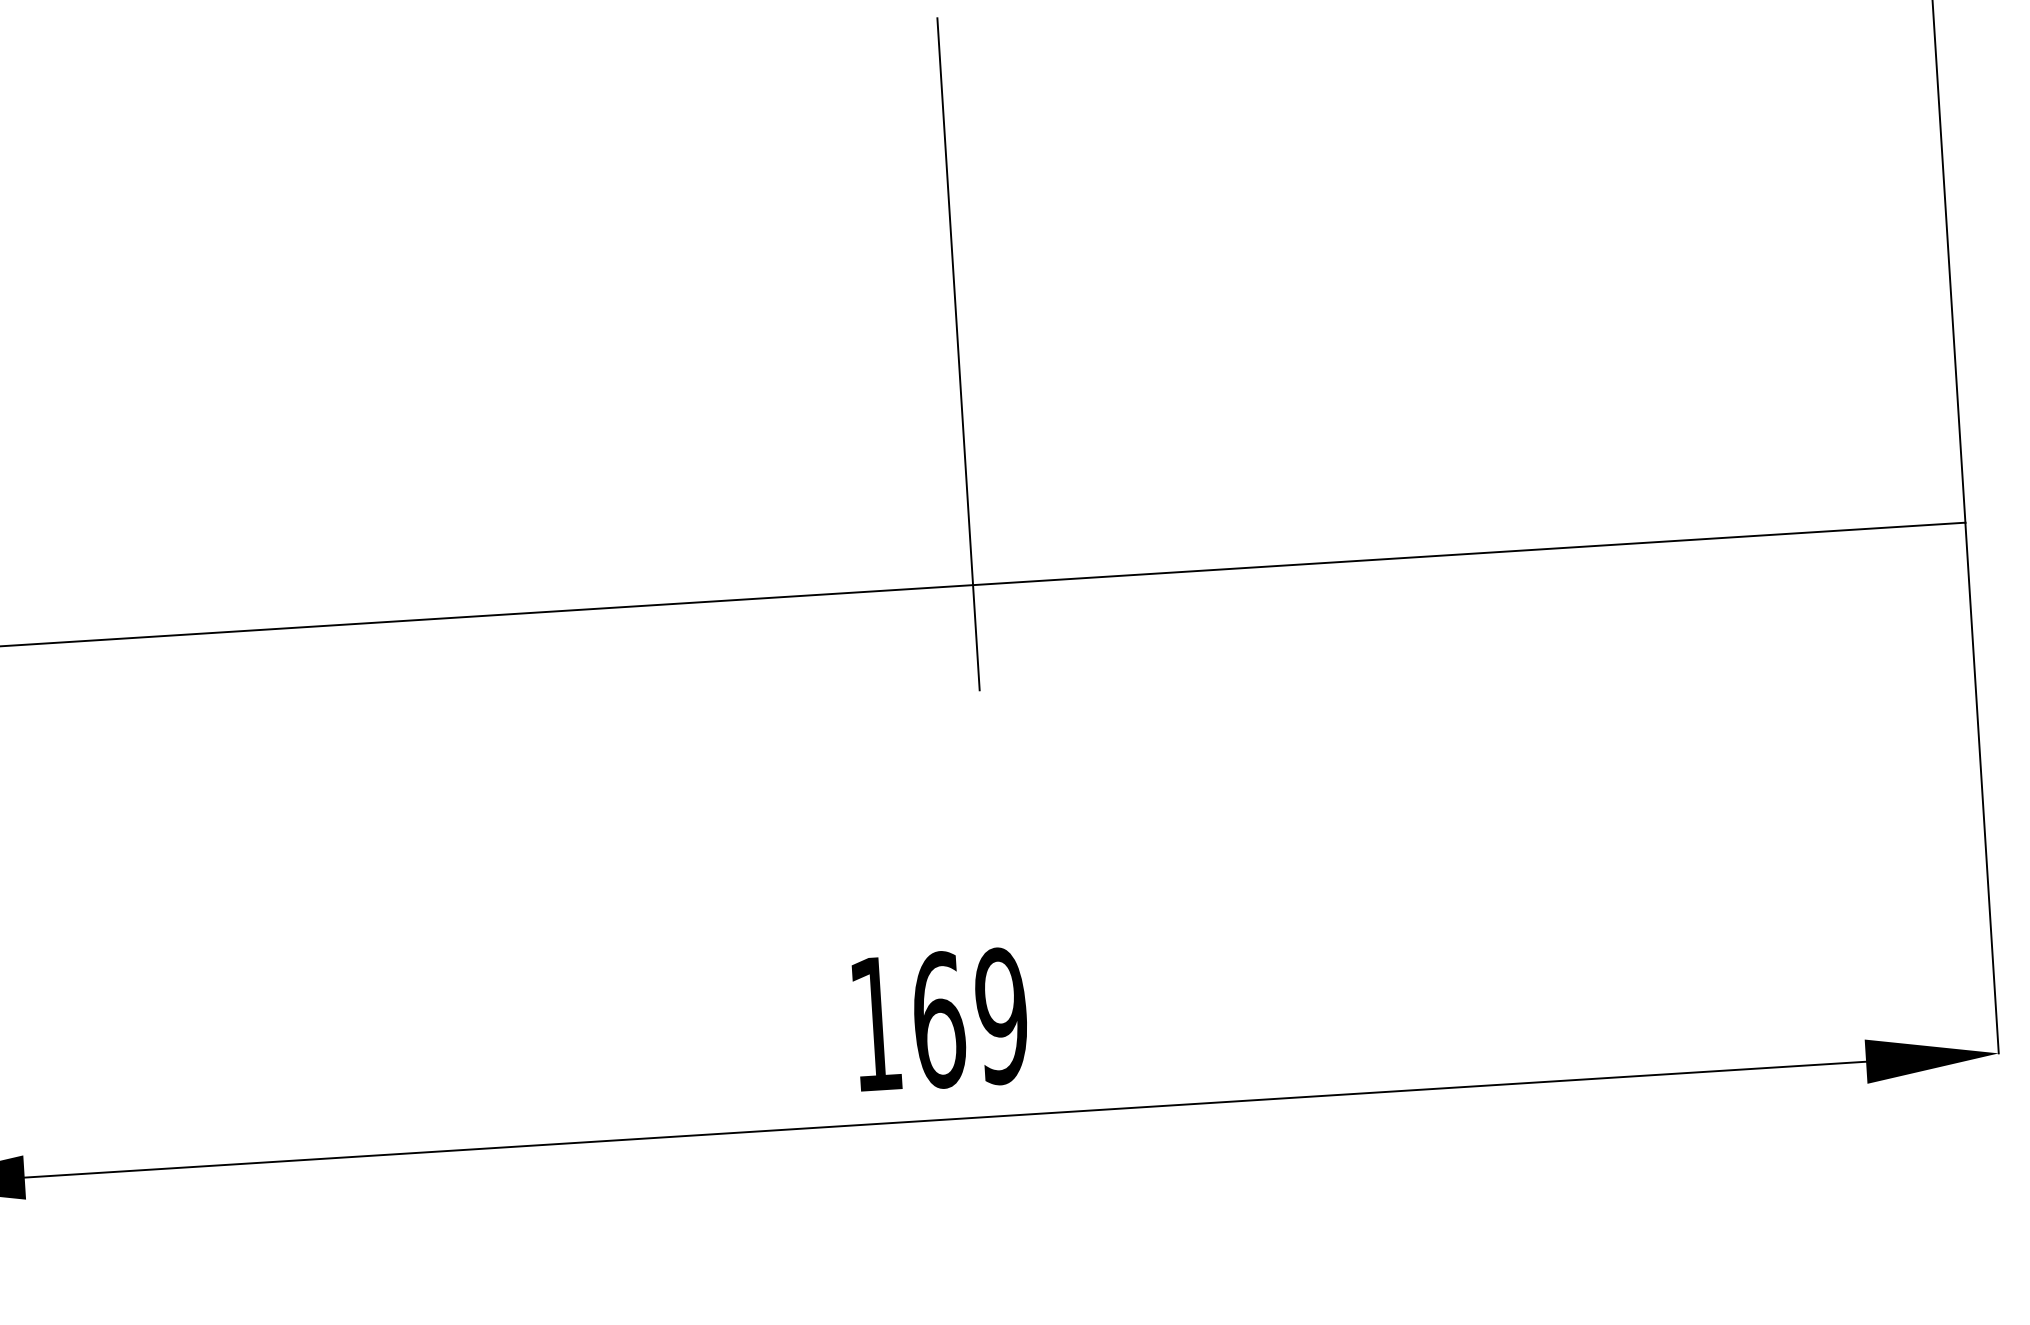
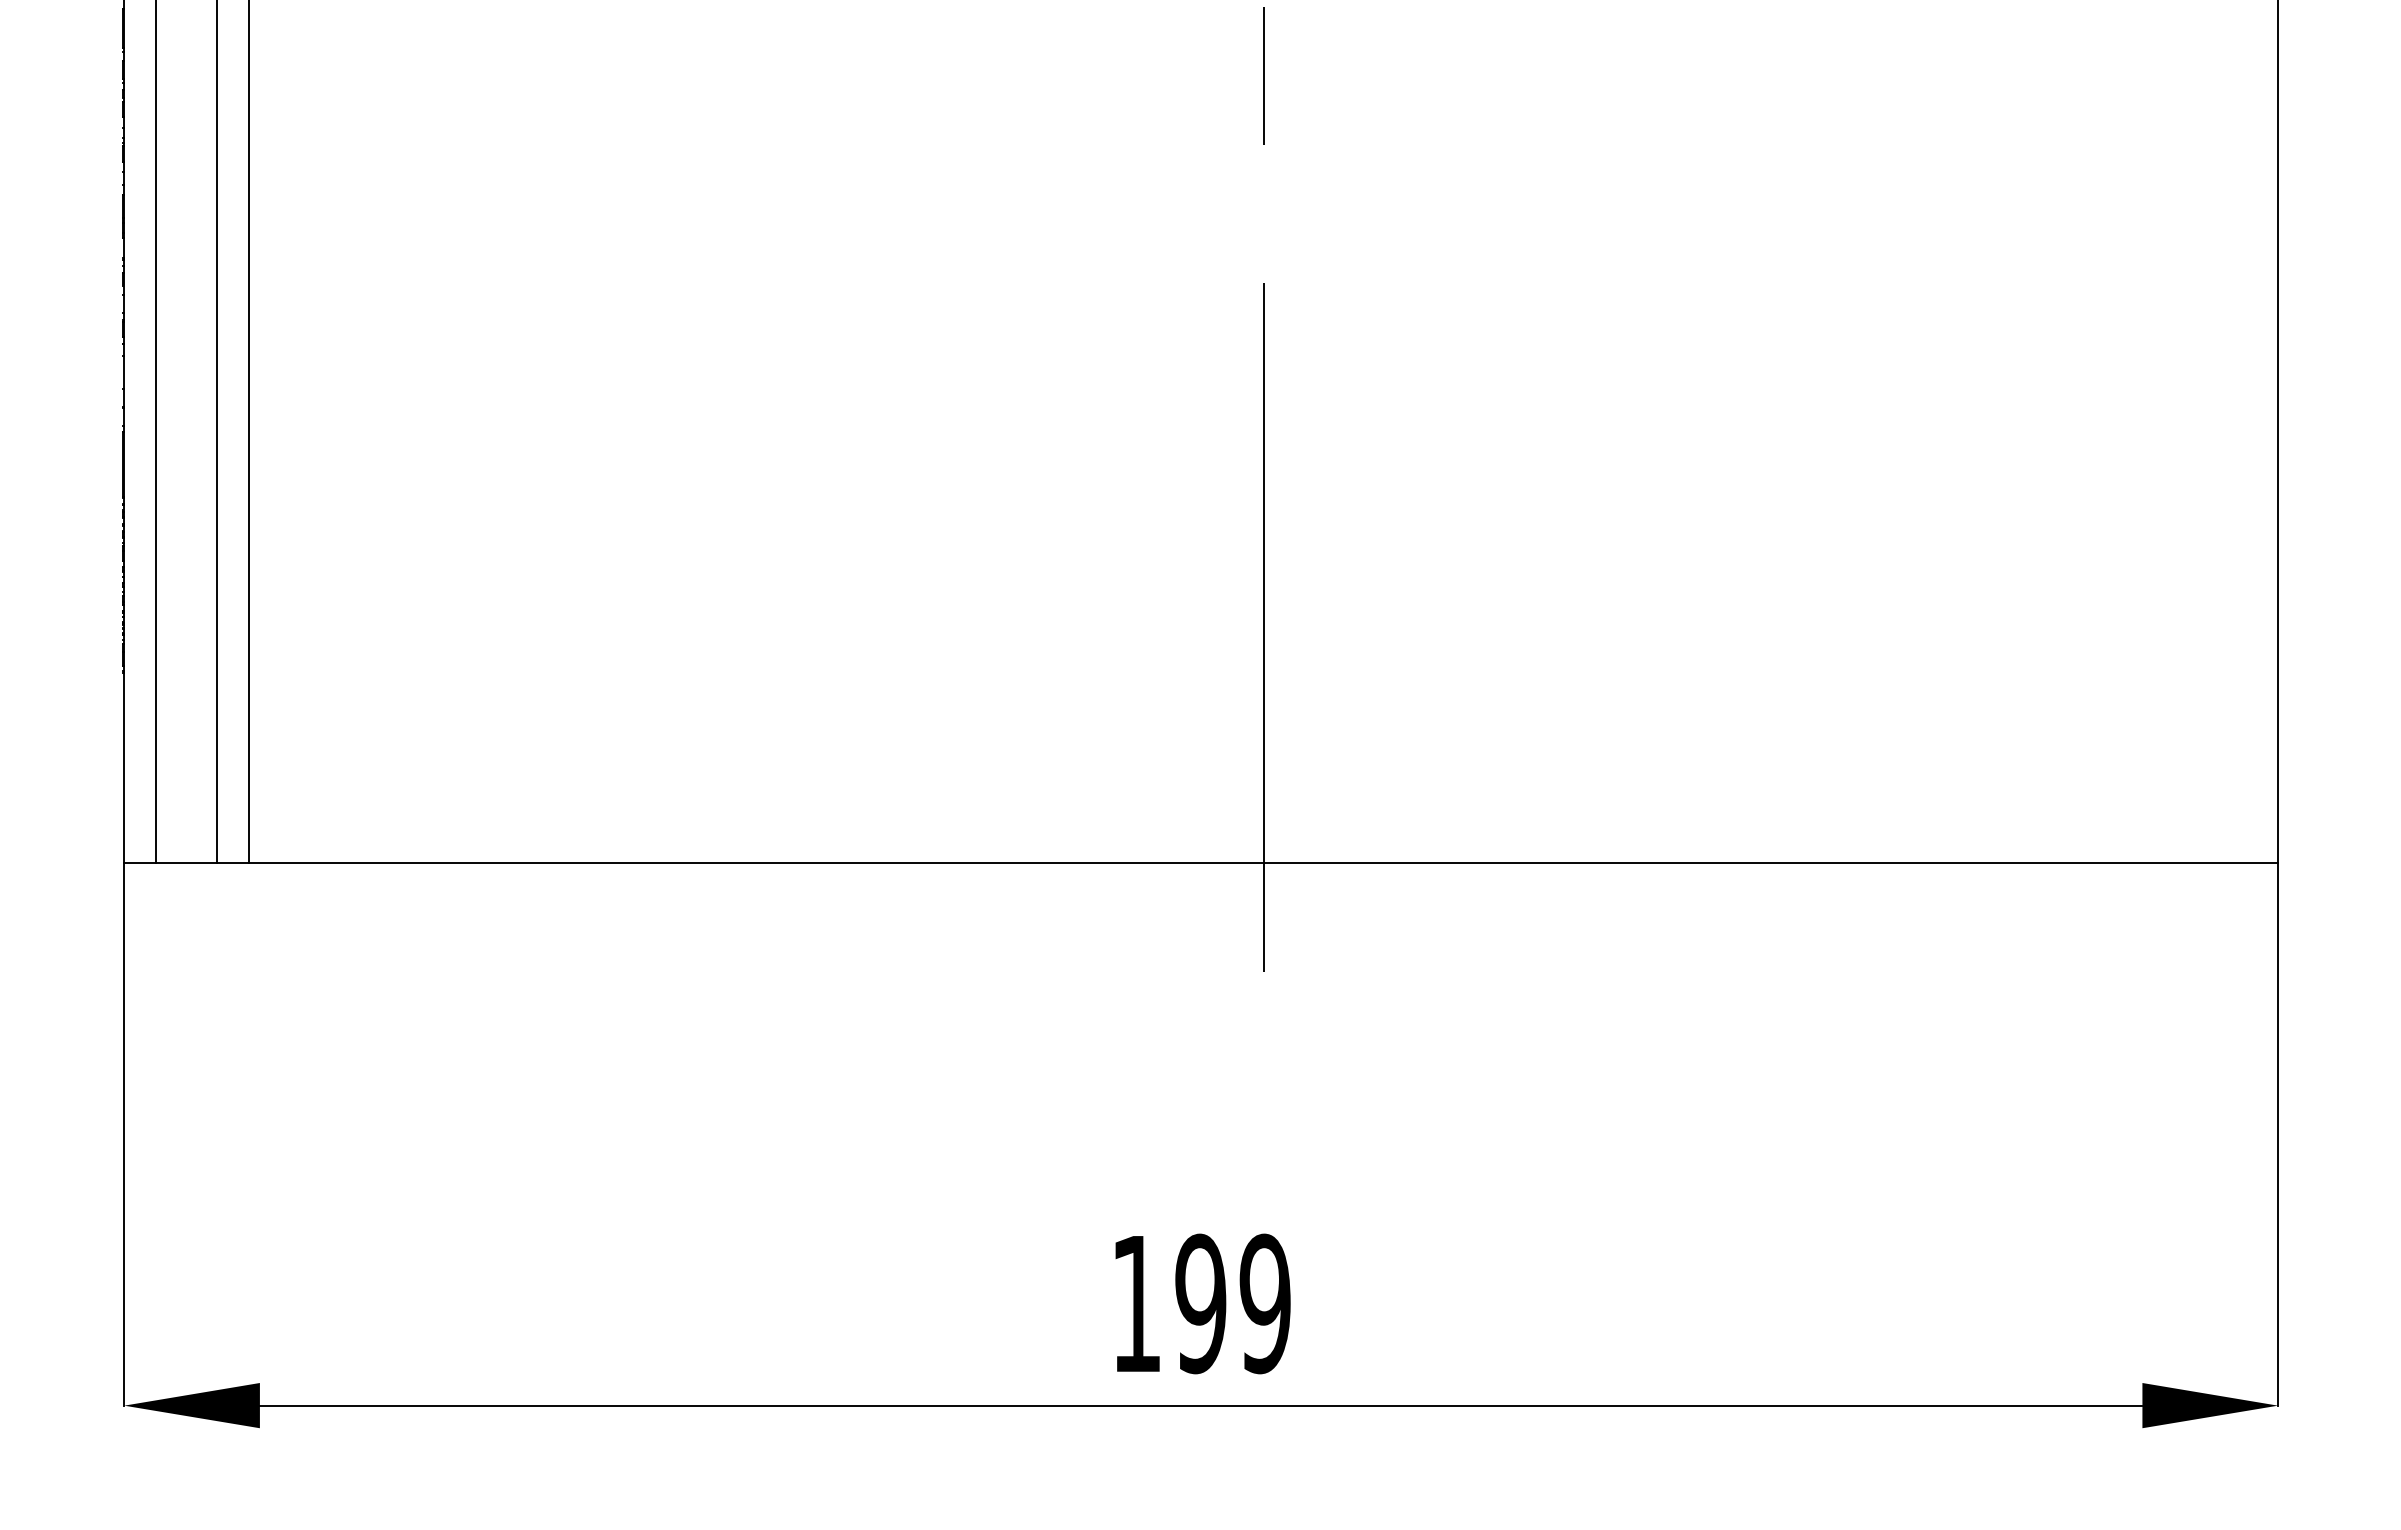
text: (938, 1019) -> (1200, 1303), 169 -> 199

